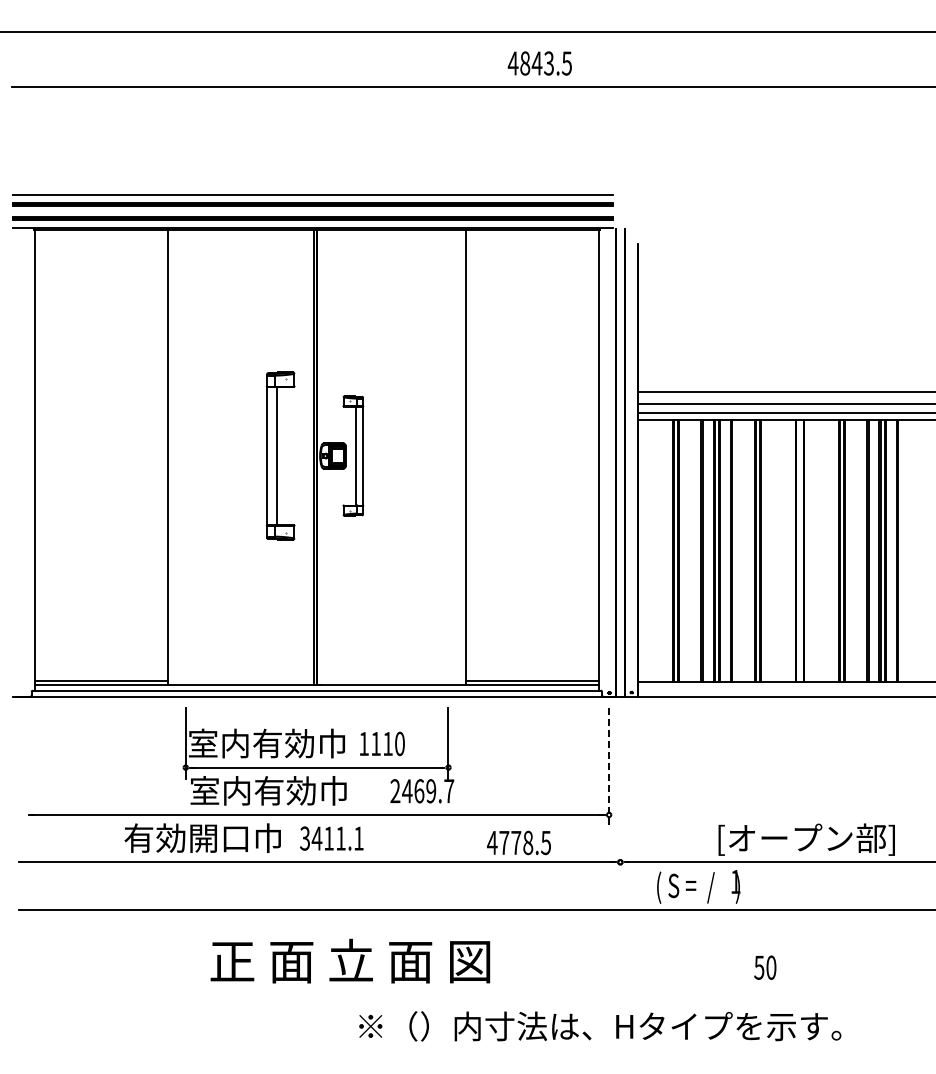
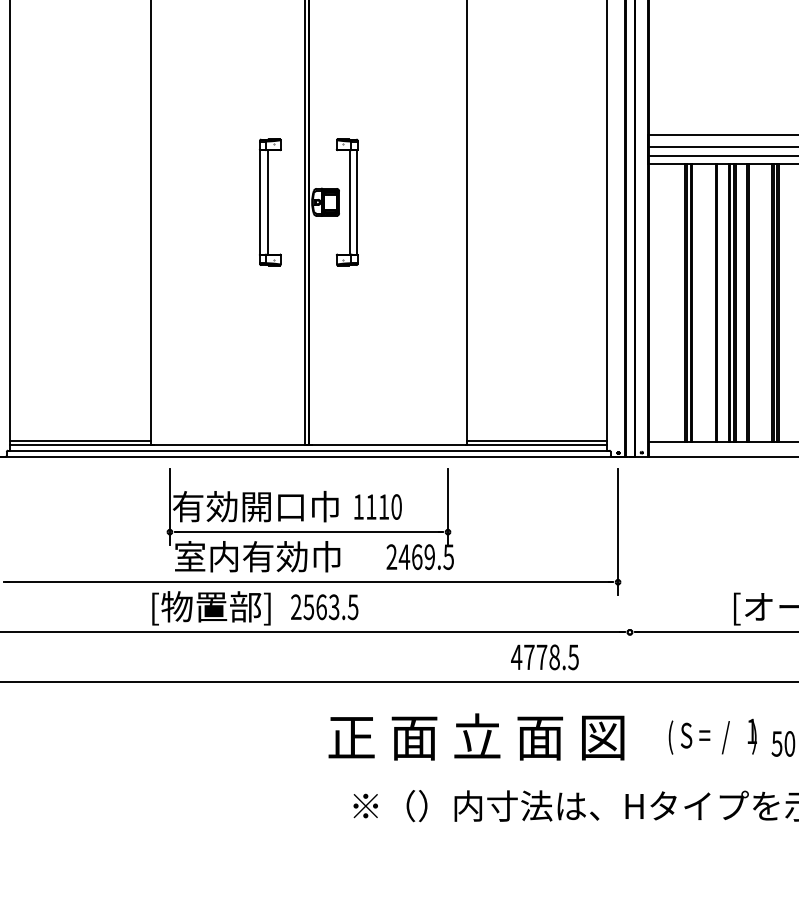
part: (280, 455) -> (270, 201), size x0.71
text: (250, 743) -> (238, 506), 室内有効巾 -> 有効開口巾
line: (609, 768) -> (618, 533), dashed -> solid
text: (449, 791) -> (449, 557), 2469.7 -> 2469.5
text: (331, 838) -> (324, 607), 3411.1 -> 2563.5
text: (202, 839) -> (187, 608), 有効開口巾 -> [物置部]
text: (518, 842) -> (544, 656), moved
text: (698, 886) -> (712, 736), moved
text: (350, 960) -> (476, 736), moved

